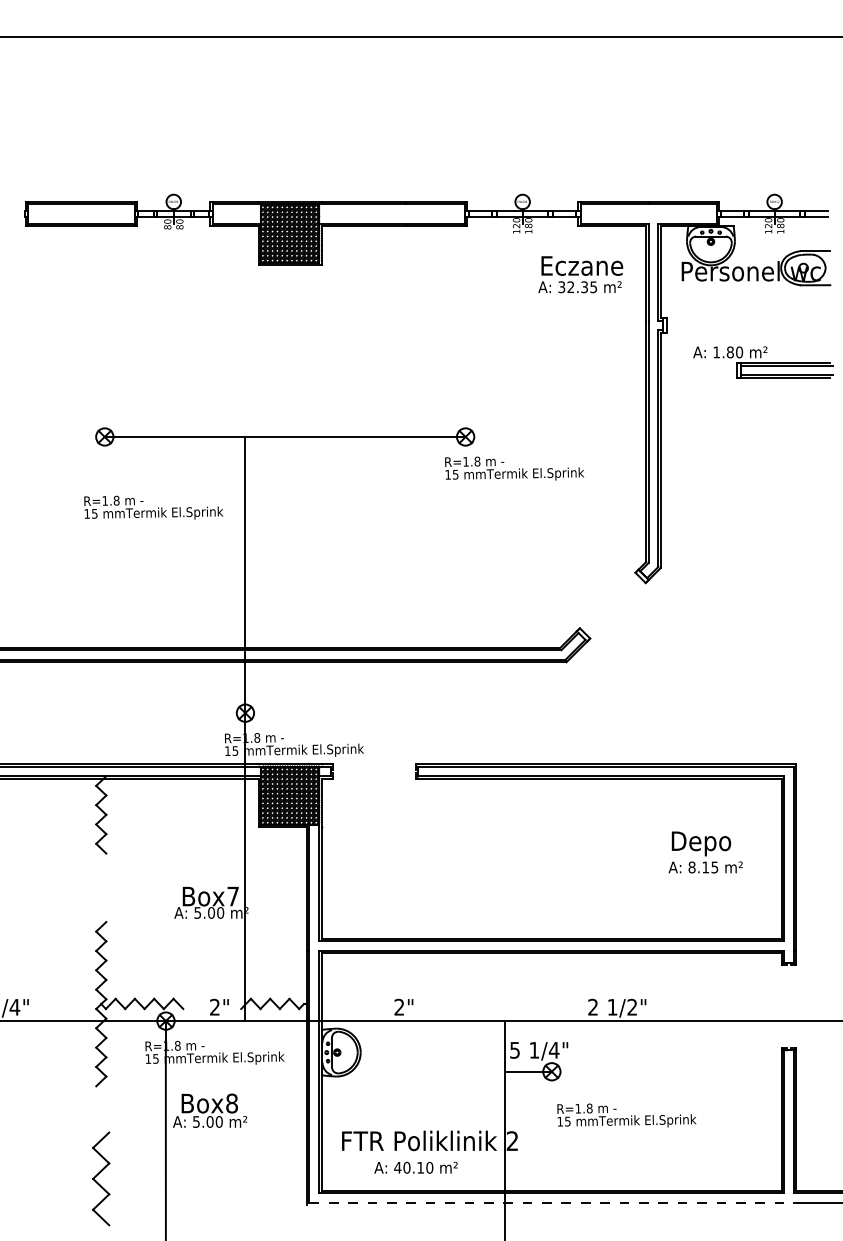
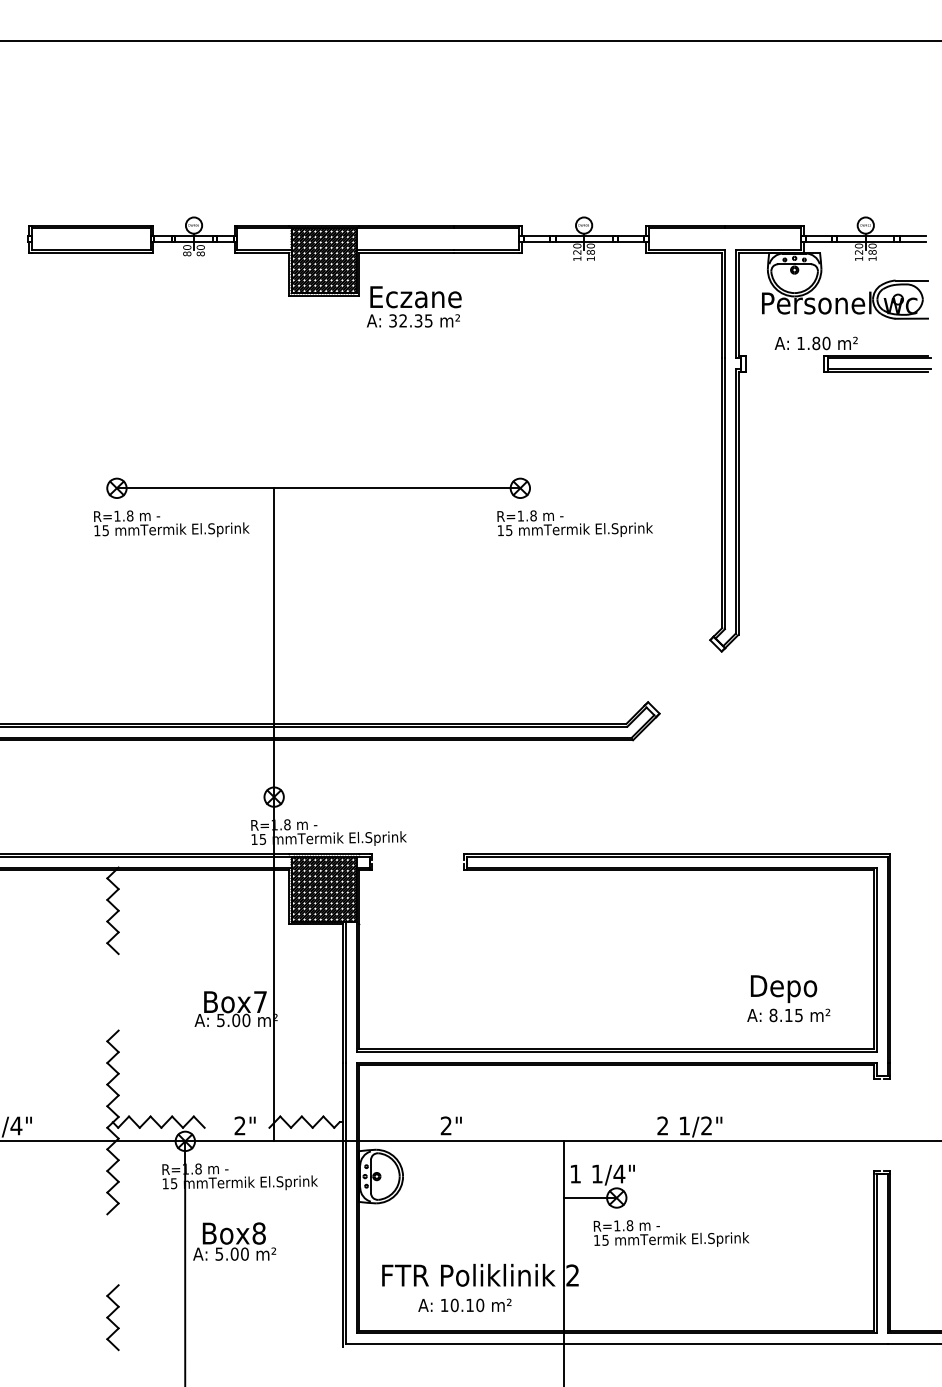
text: (580, 274) -> (413, 306), moved
part: (763, 362) -> (853, 354), moved
text: (153, 507) -> (171, 523), moved
text: (705, 852) -> (788, 998), moved
text: (514, 1050) -> (574, 1174), 5 -> 1
text: (626, 1115) -> (671, 1233), moved
text: (397, 1167) -> (444, 1305), 40.10 -> 10.10
part: (101, 1178) -> (113, 1317), size x0.62
line: (552, 1202) -> (617, 1344), dashed -> solid

